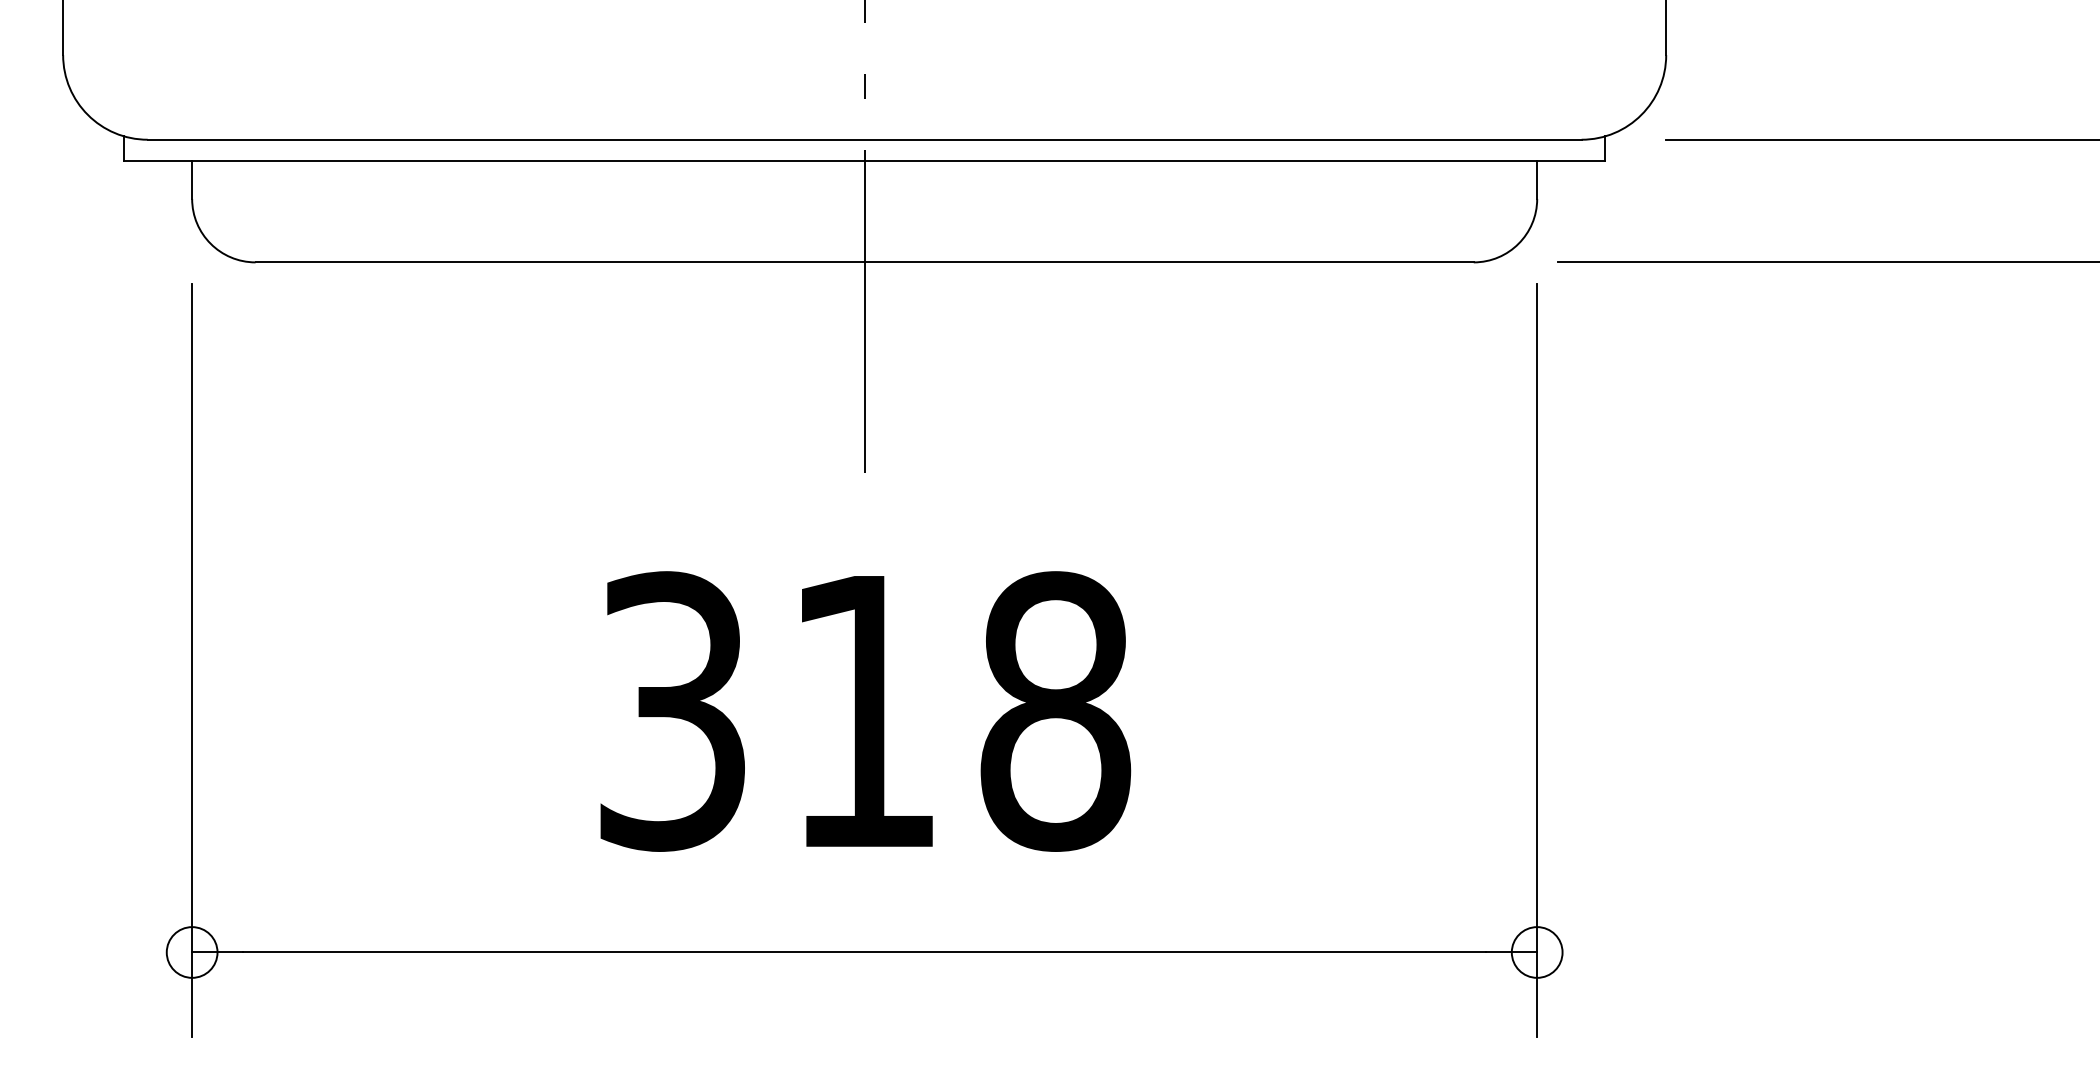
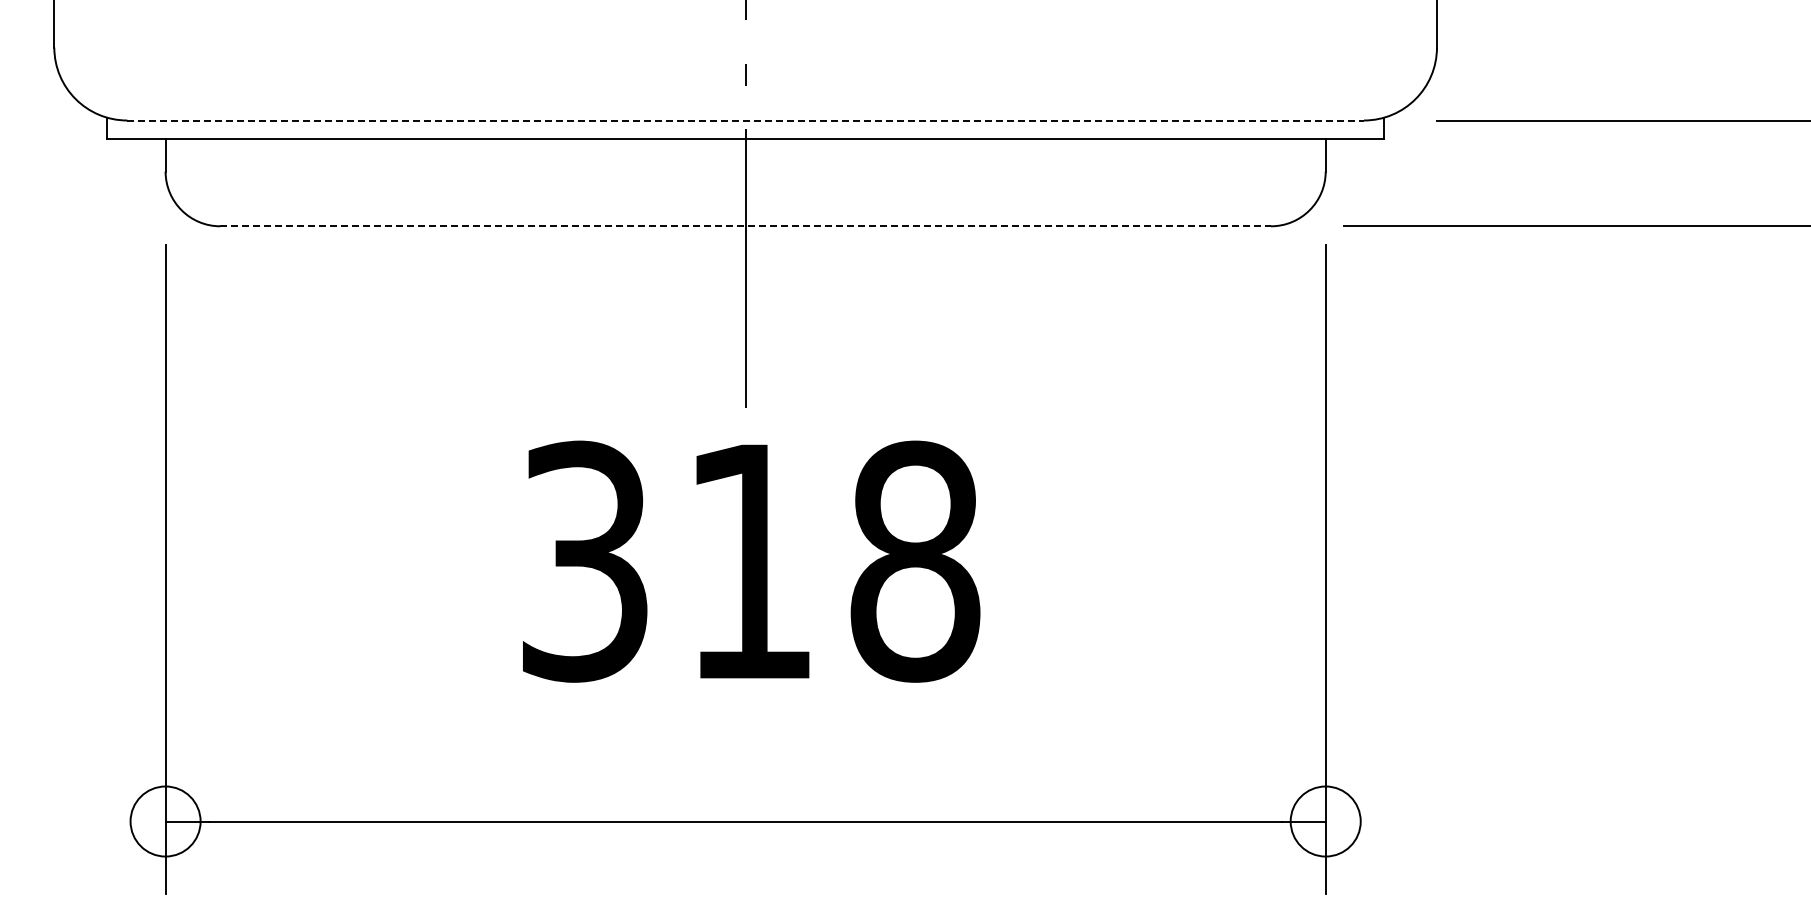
line: (865, 139) -> (746, 120), solid -> dashed
line: (865, 262) -> (746, 226), solid -> dashed
text: (865, 711) -> (751, 561), moved
circle: (192, 952) -> (165, 821), size x1.6
circle: (1536, 952) -> (1325, 821), size x1.6

